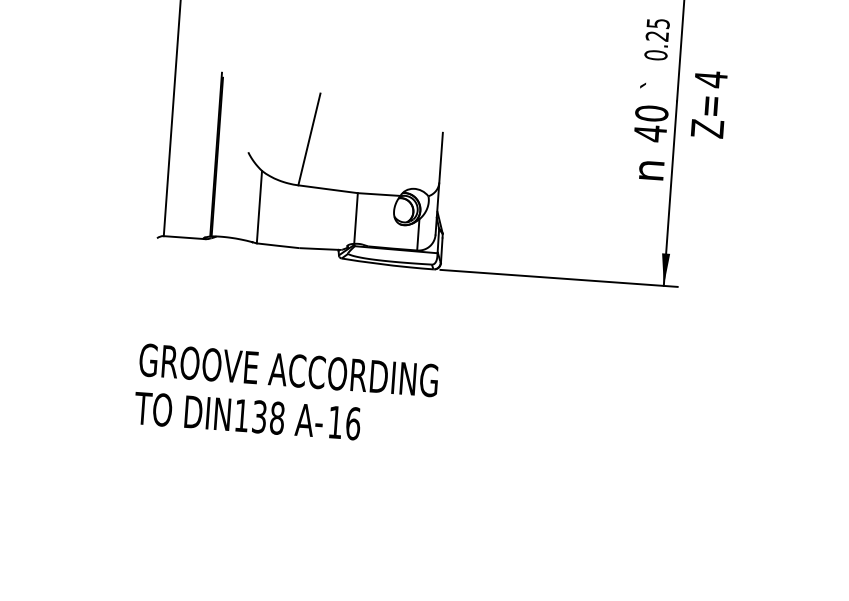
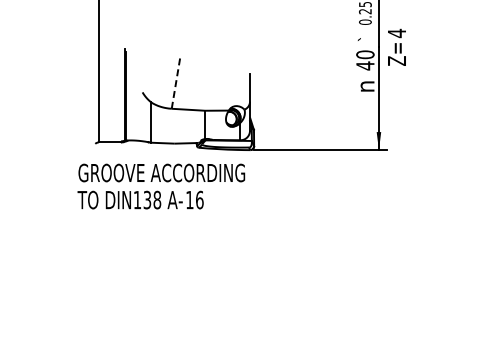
line: (310, 138) -> (176, 82), solid -> dashed
text: (286, 394) -> (161, 186), moved

